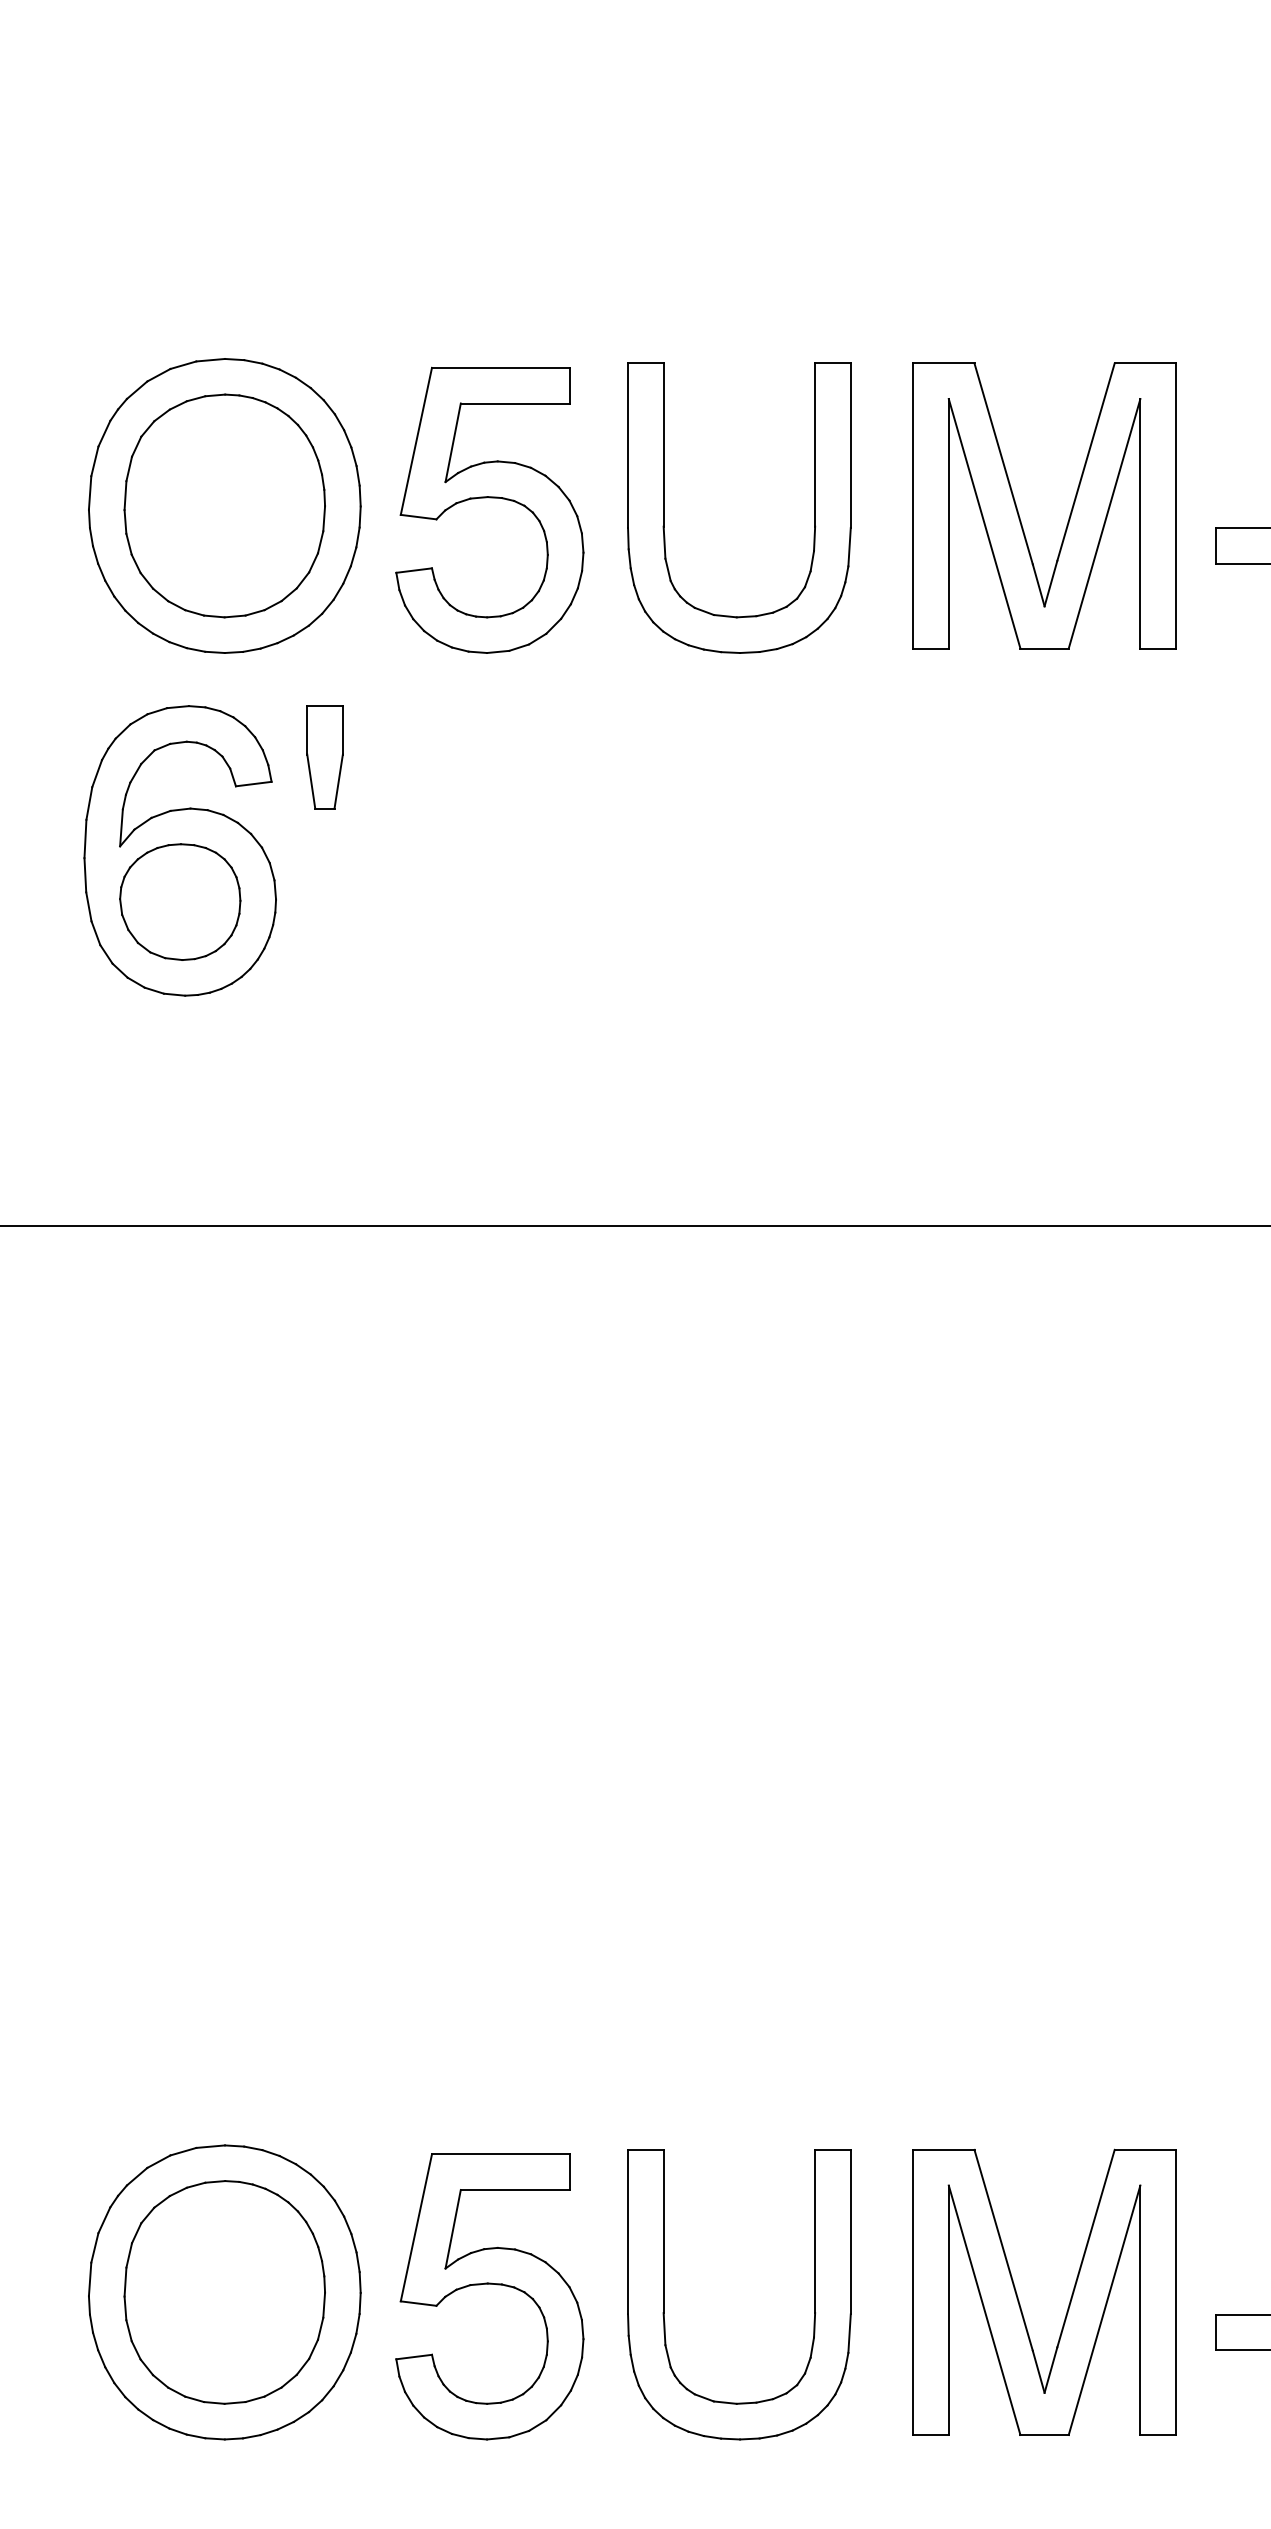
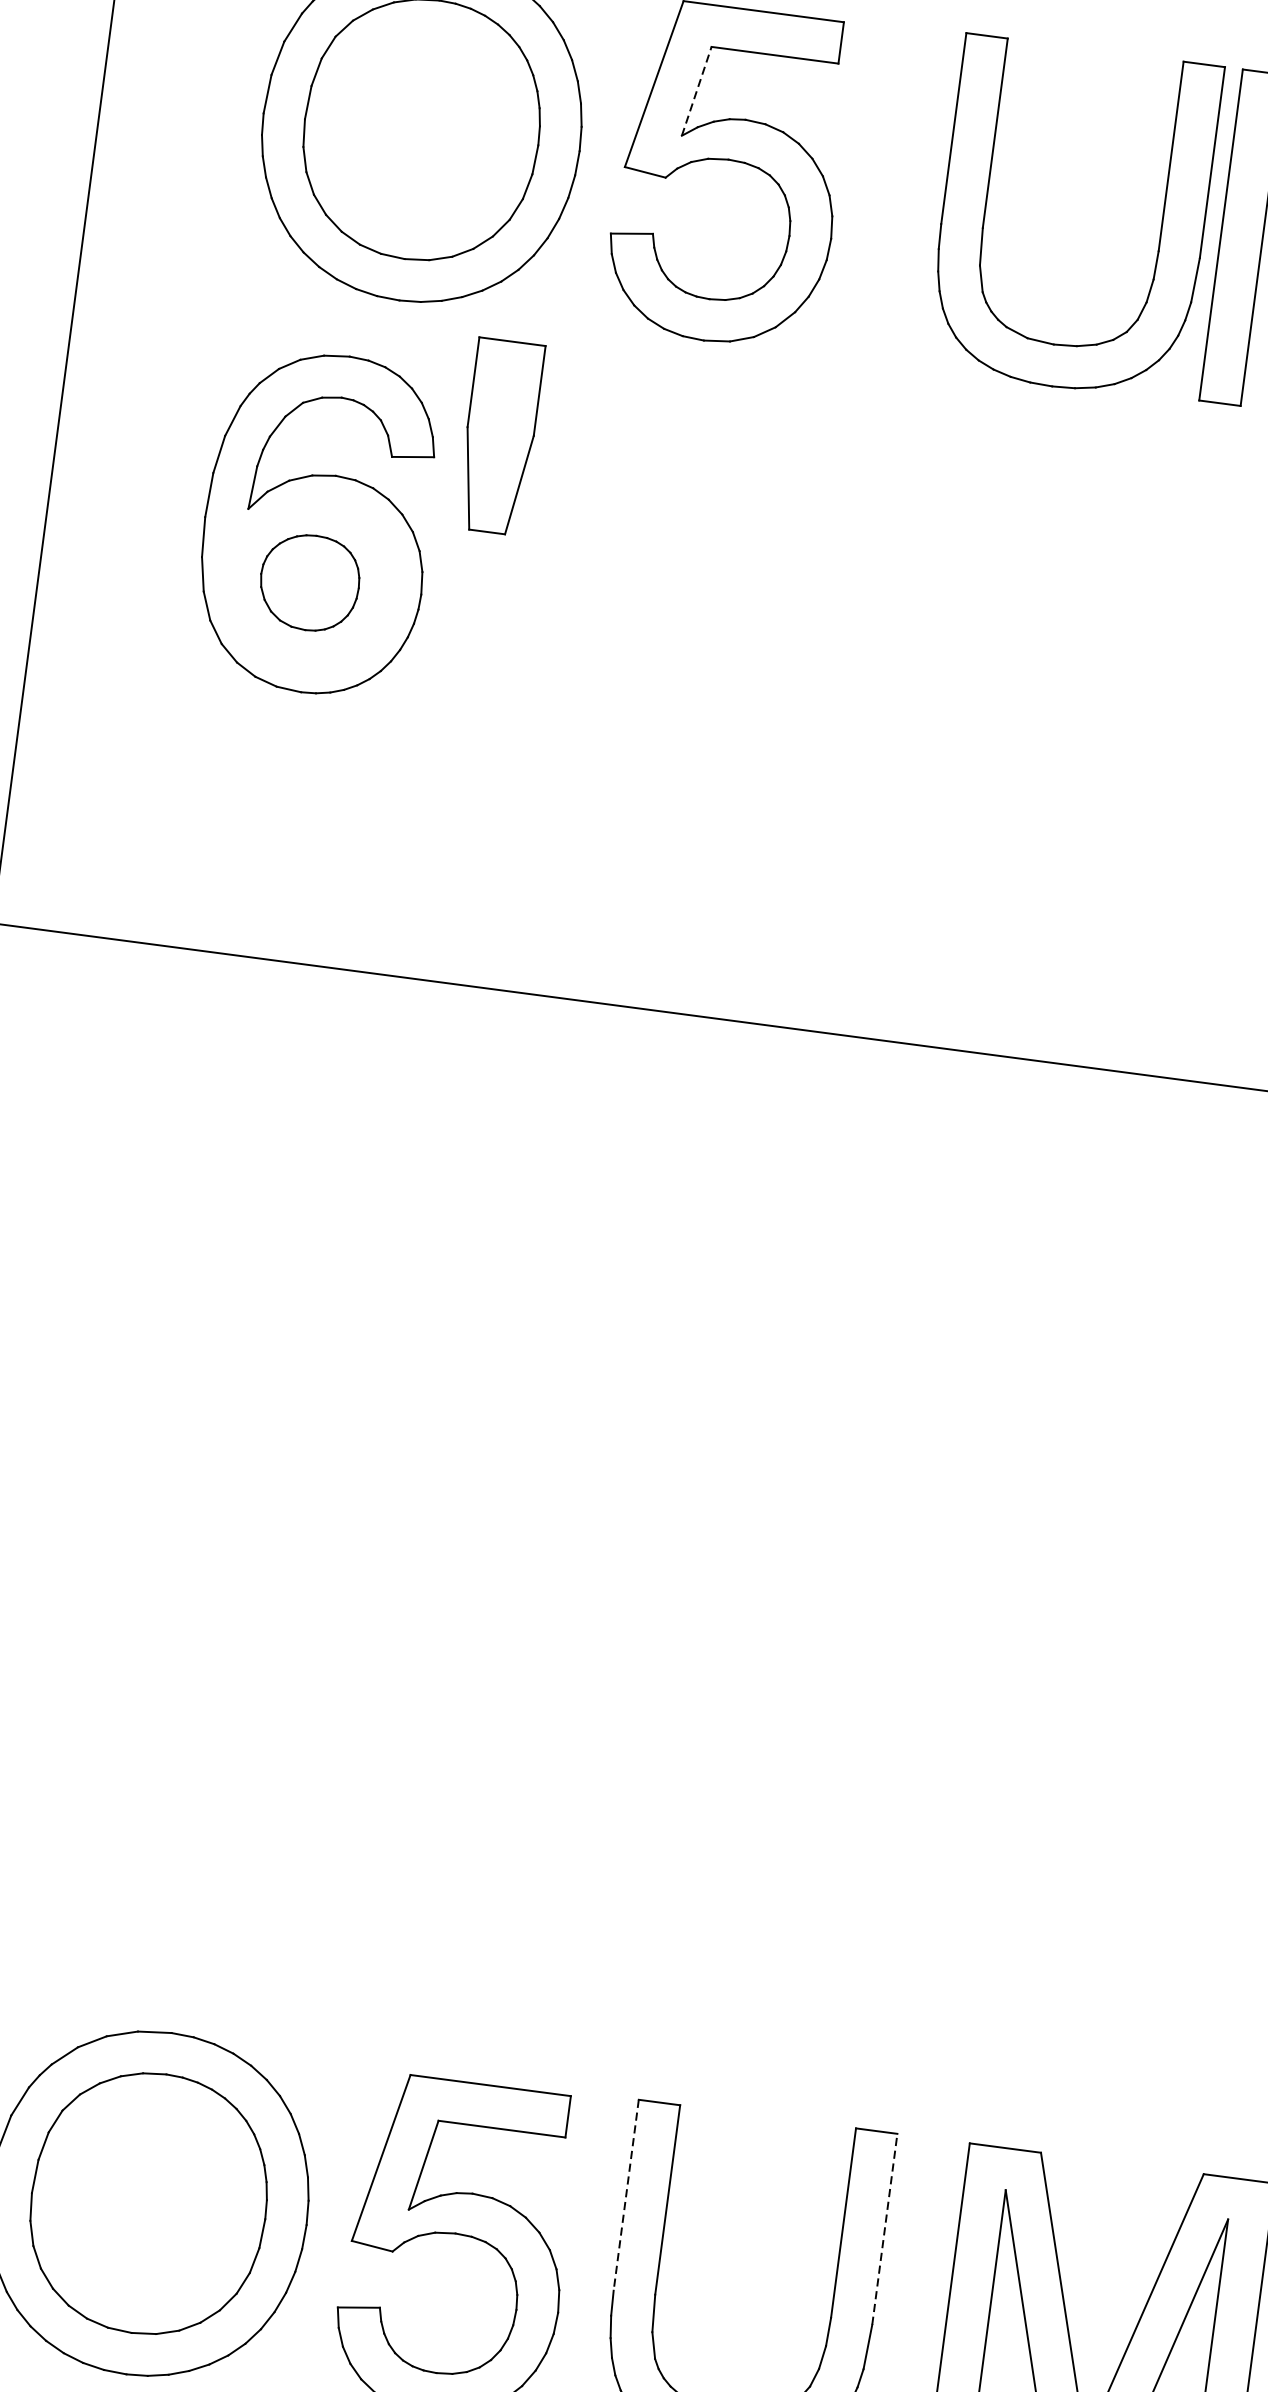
line: (453, 442) -> (697, 91), solid -> dashed
part: (664, 507) -> (986, 205), moved
part: (324, 757) -> (499, 437), size x1.6
part: (180, 901) -> (310, 582), size x0.7
line: (850, 2231) -> (884, 2228), solid -> dashed
line: (628, 2232) -> (626, 2195), solid -> dashed

